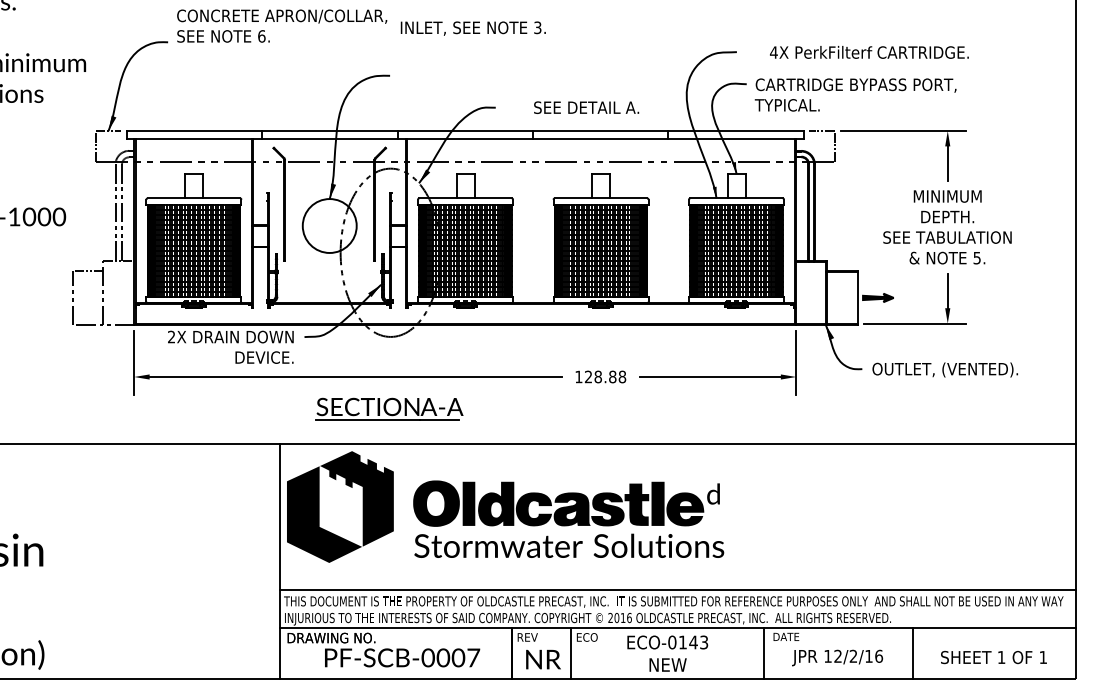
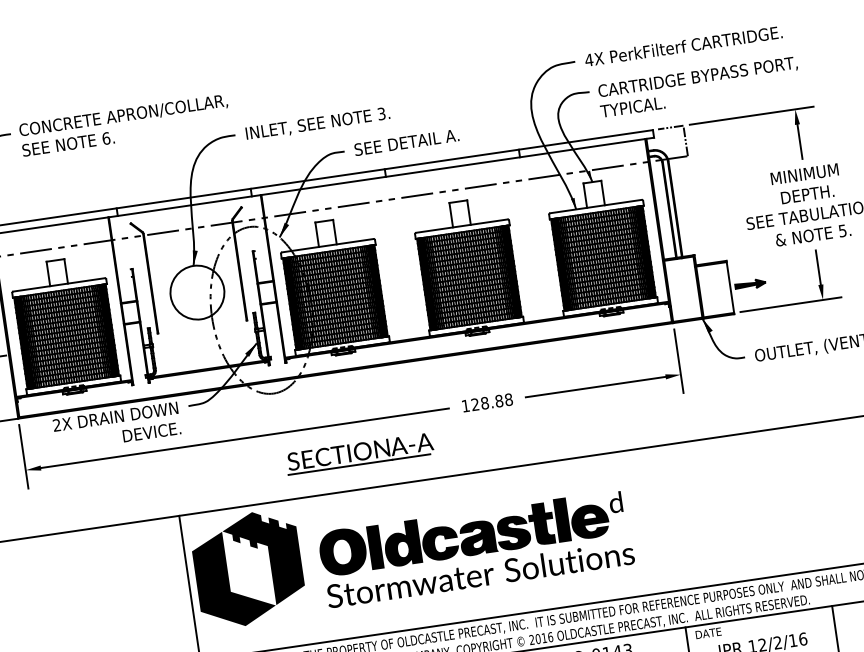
text: (282, 25) -> (125, 124), moved
text: (472, 28) -> (317, 124), moved
text: (869, 52) -> (683, 46), moved
text: (586, 107) -> (406, 142), moved
part: (389, 408) -> (360, 453), moved

